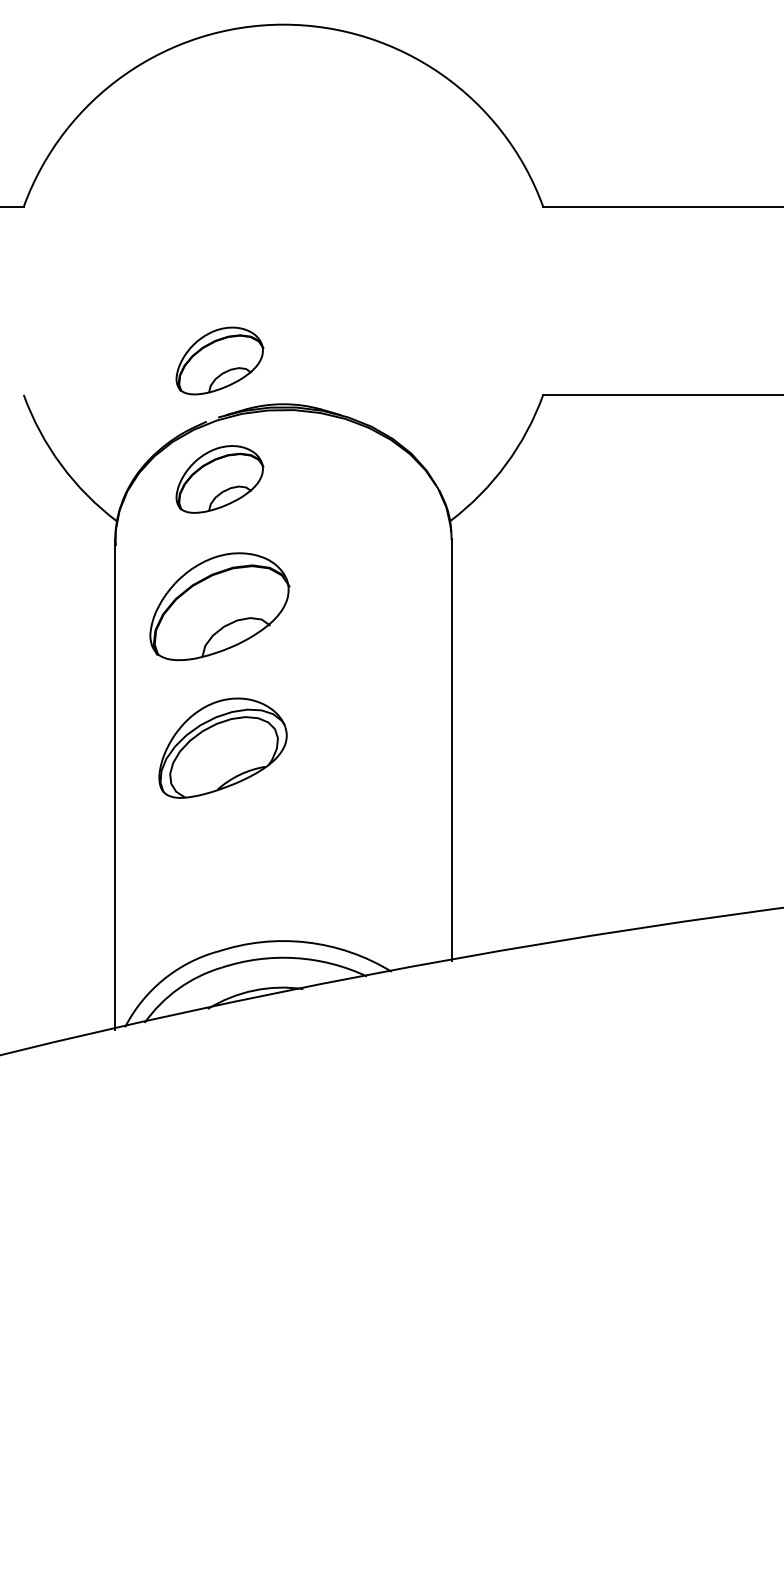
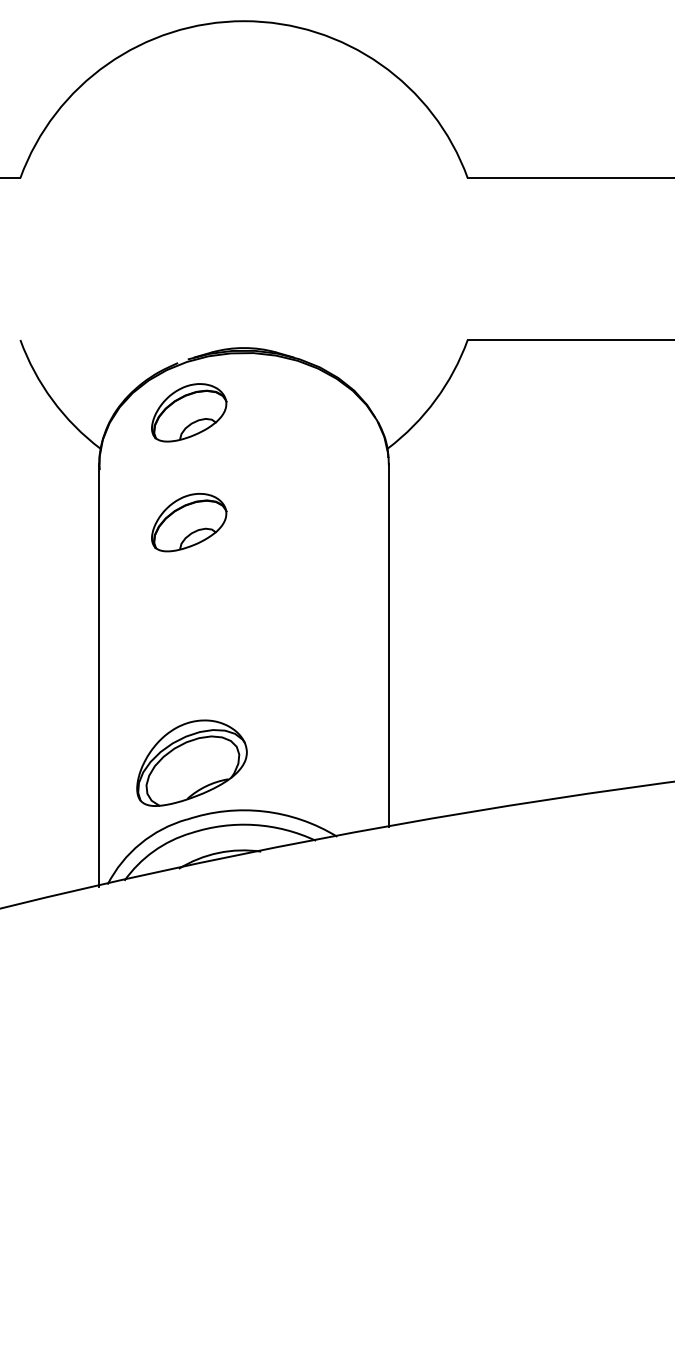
part: (220, 360) -> (189, 310), removed
part: (220, 606) -> (189, 522), size x0.62
part: (222, 747) -> (191, 762), moved

